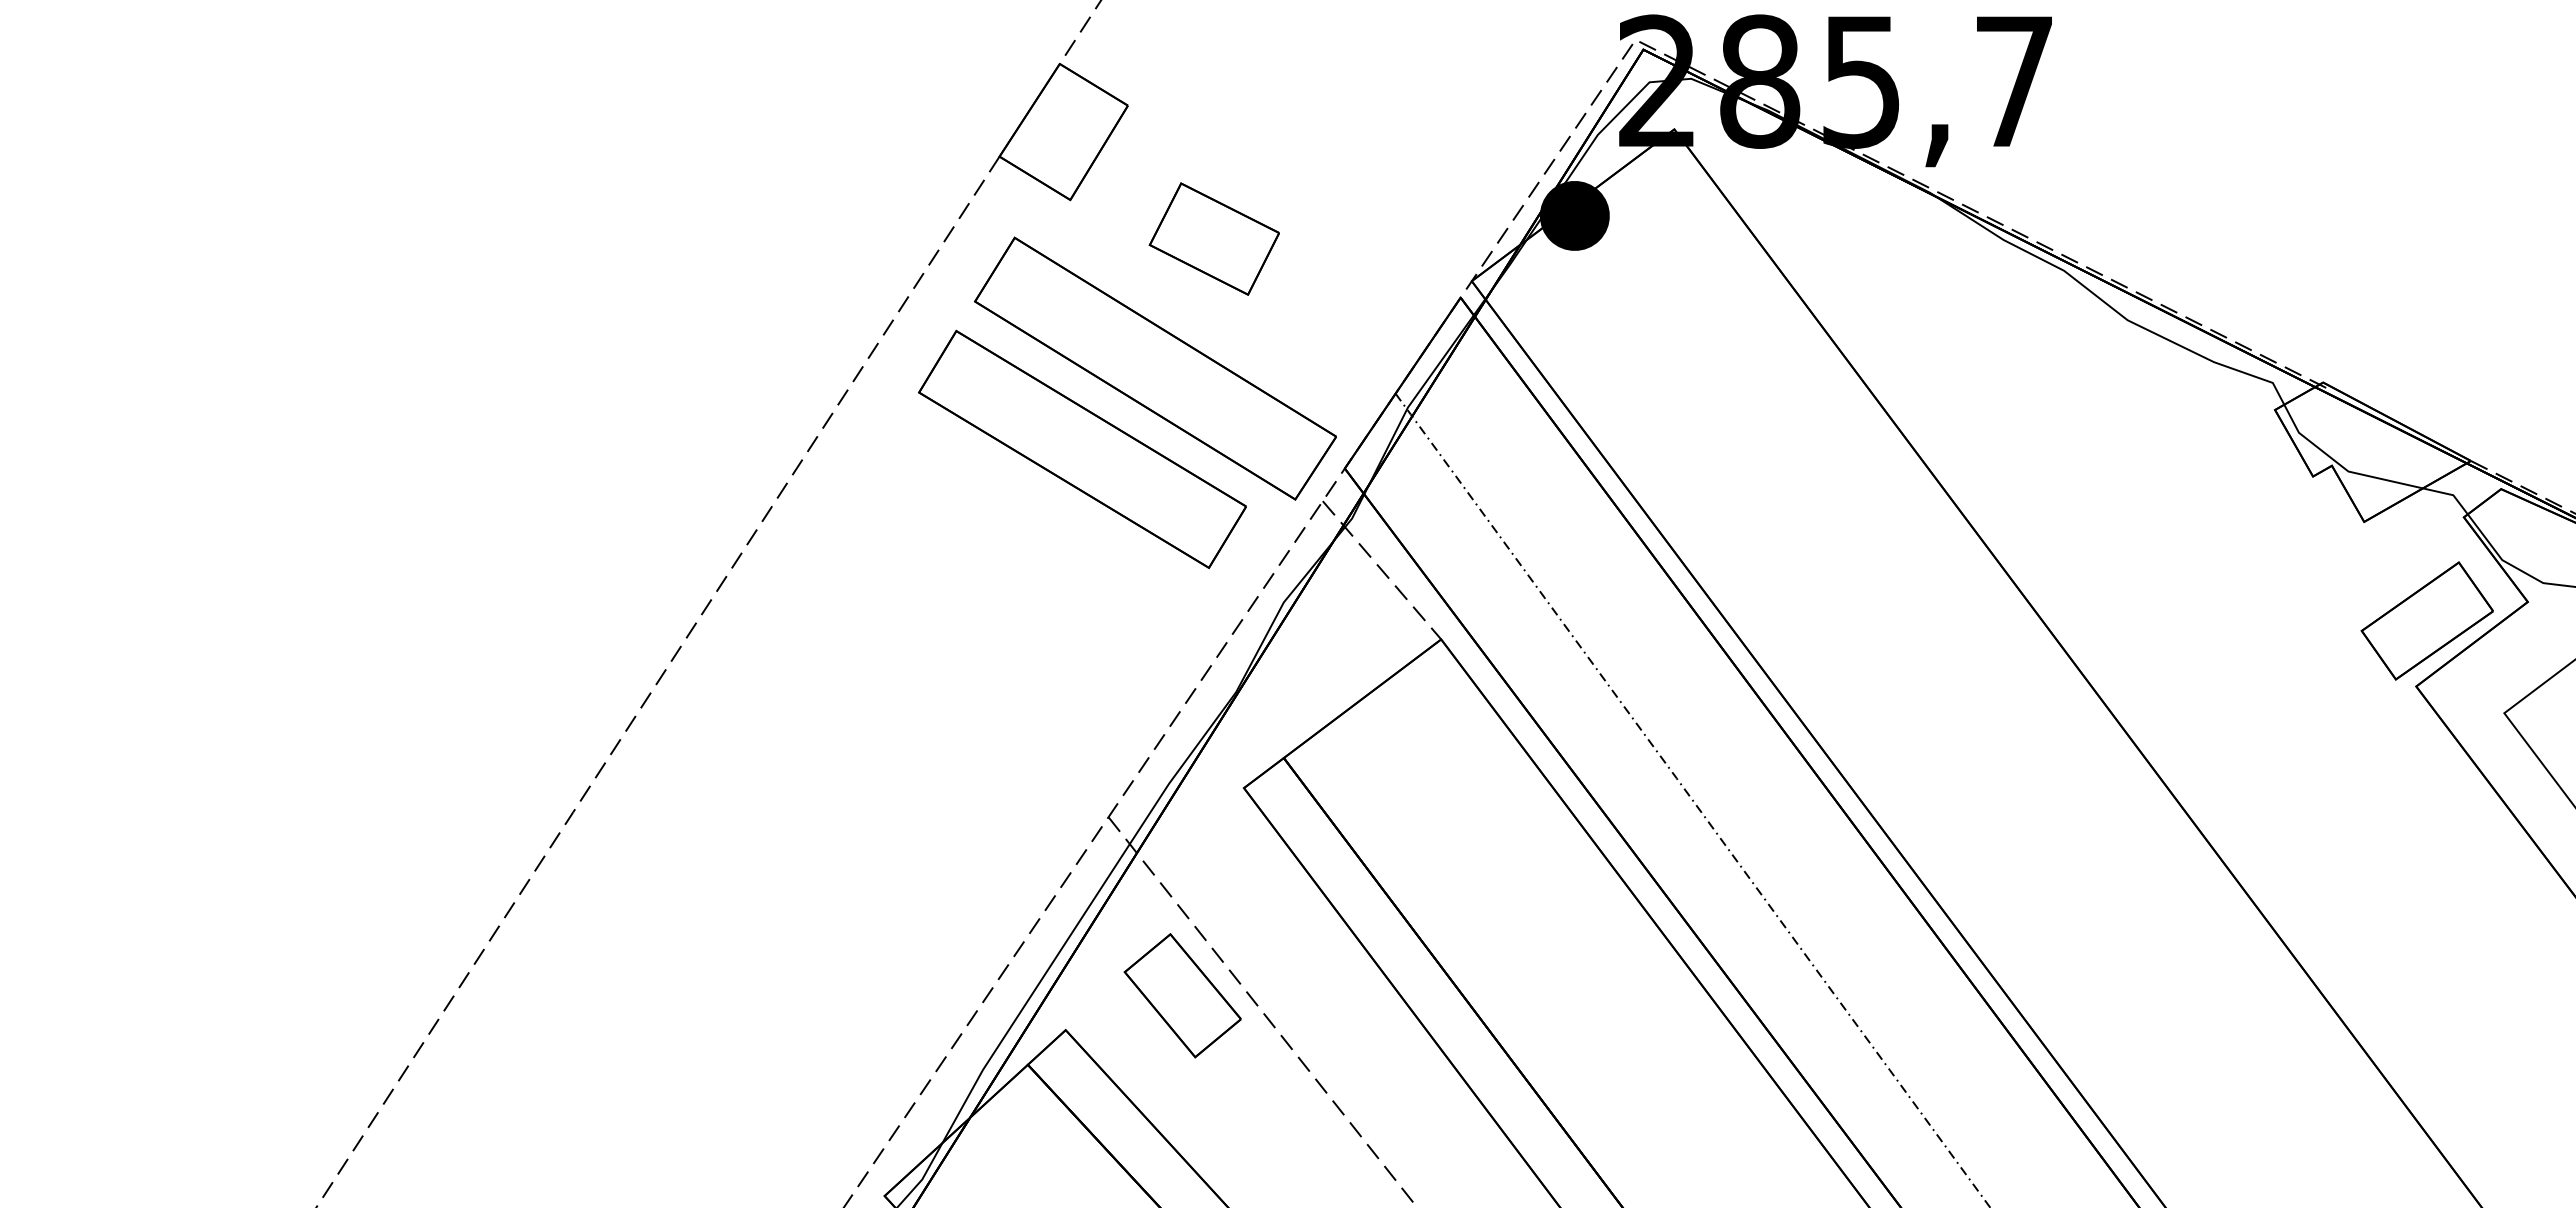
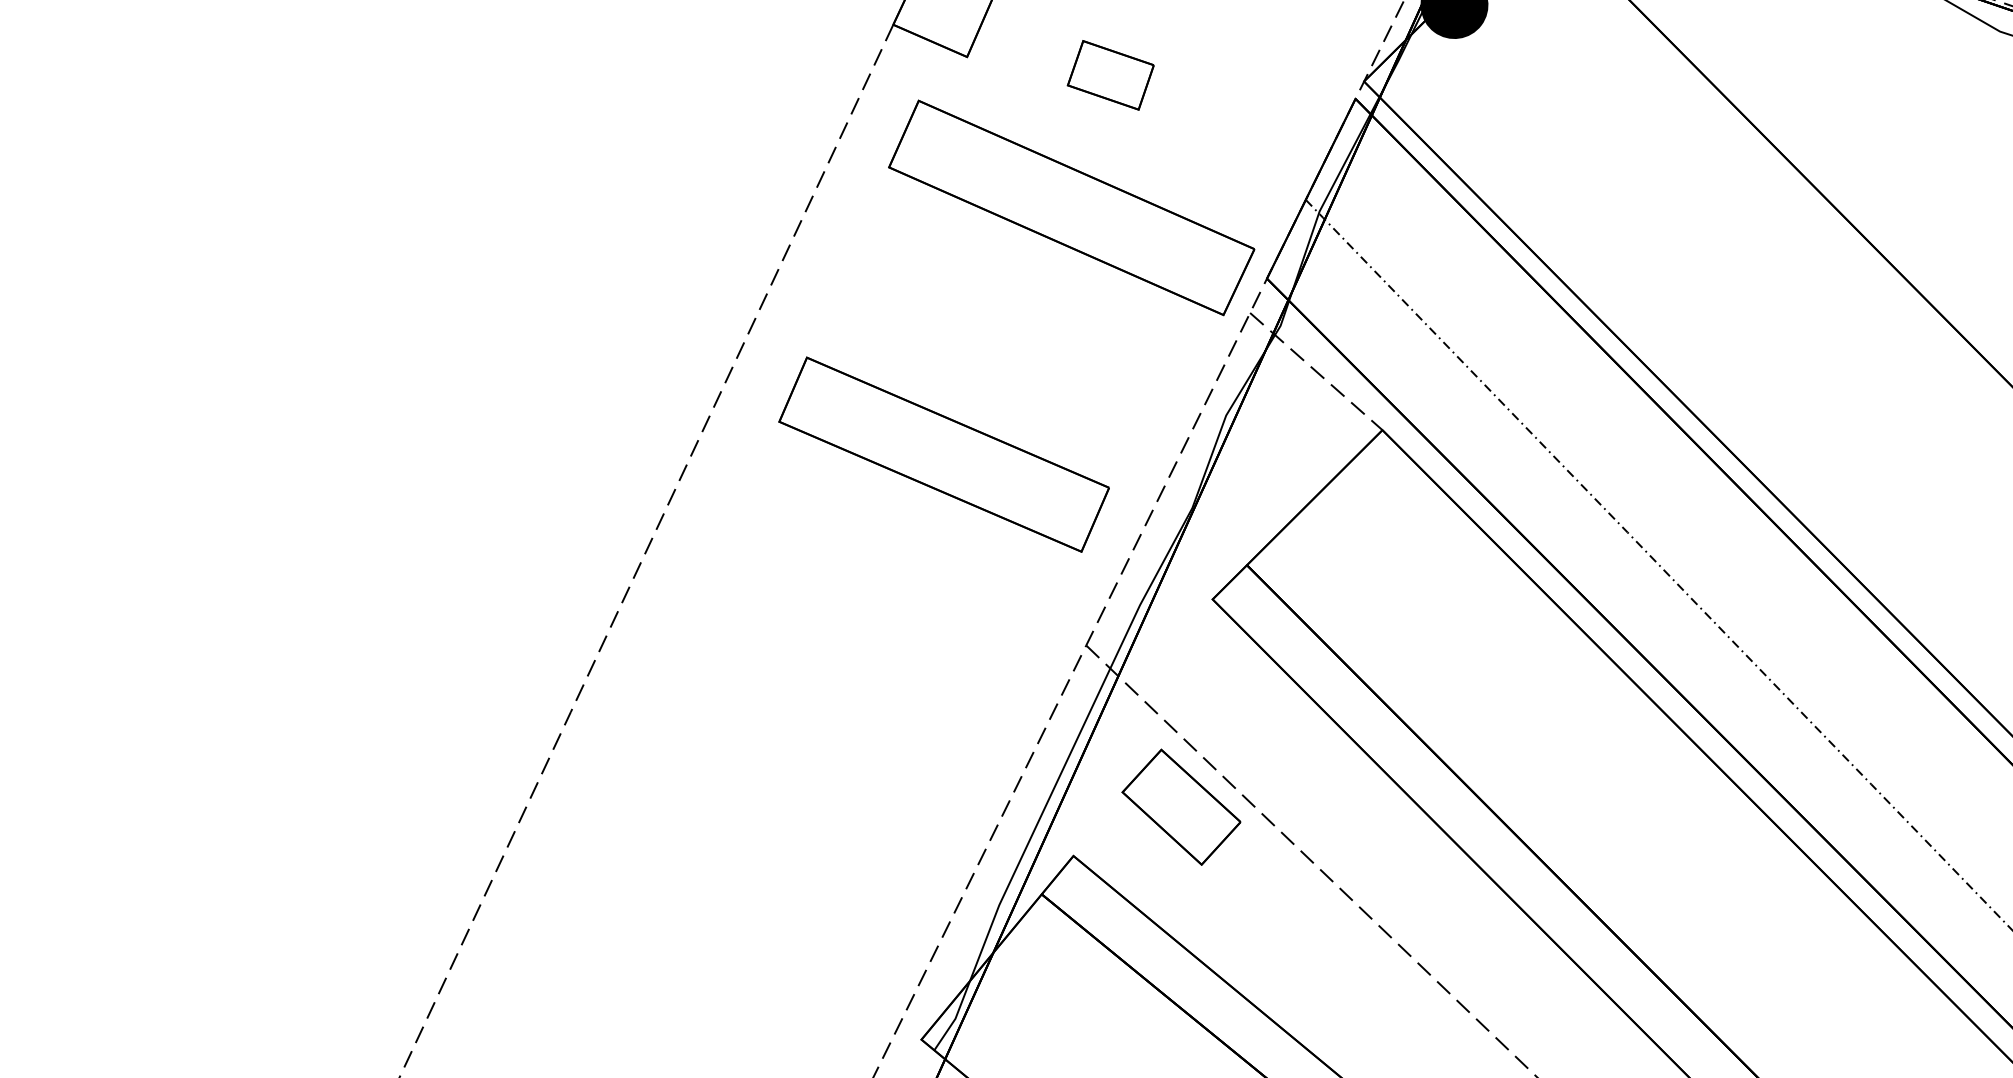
part: (1213, 238) -> (1109, 74), size x0.7
part: (1082, 448) -> (943, 453), moved

